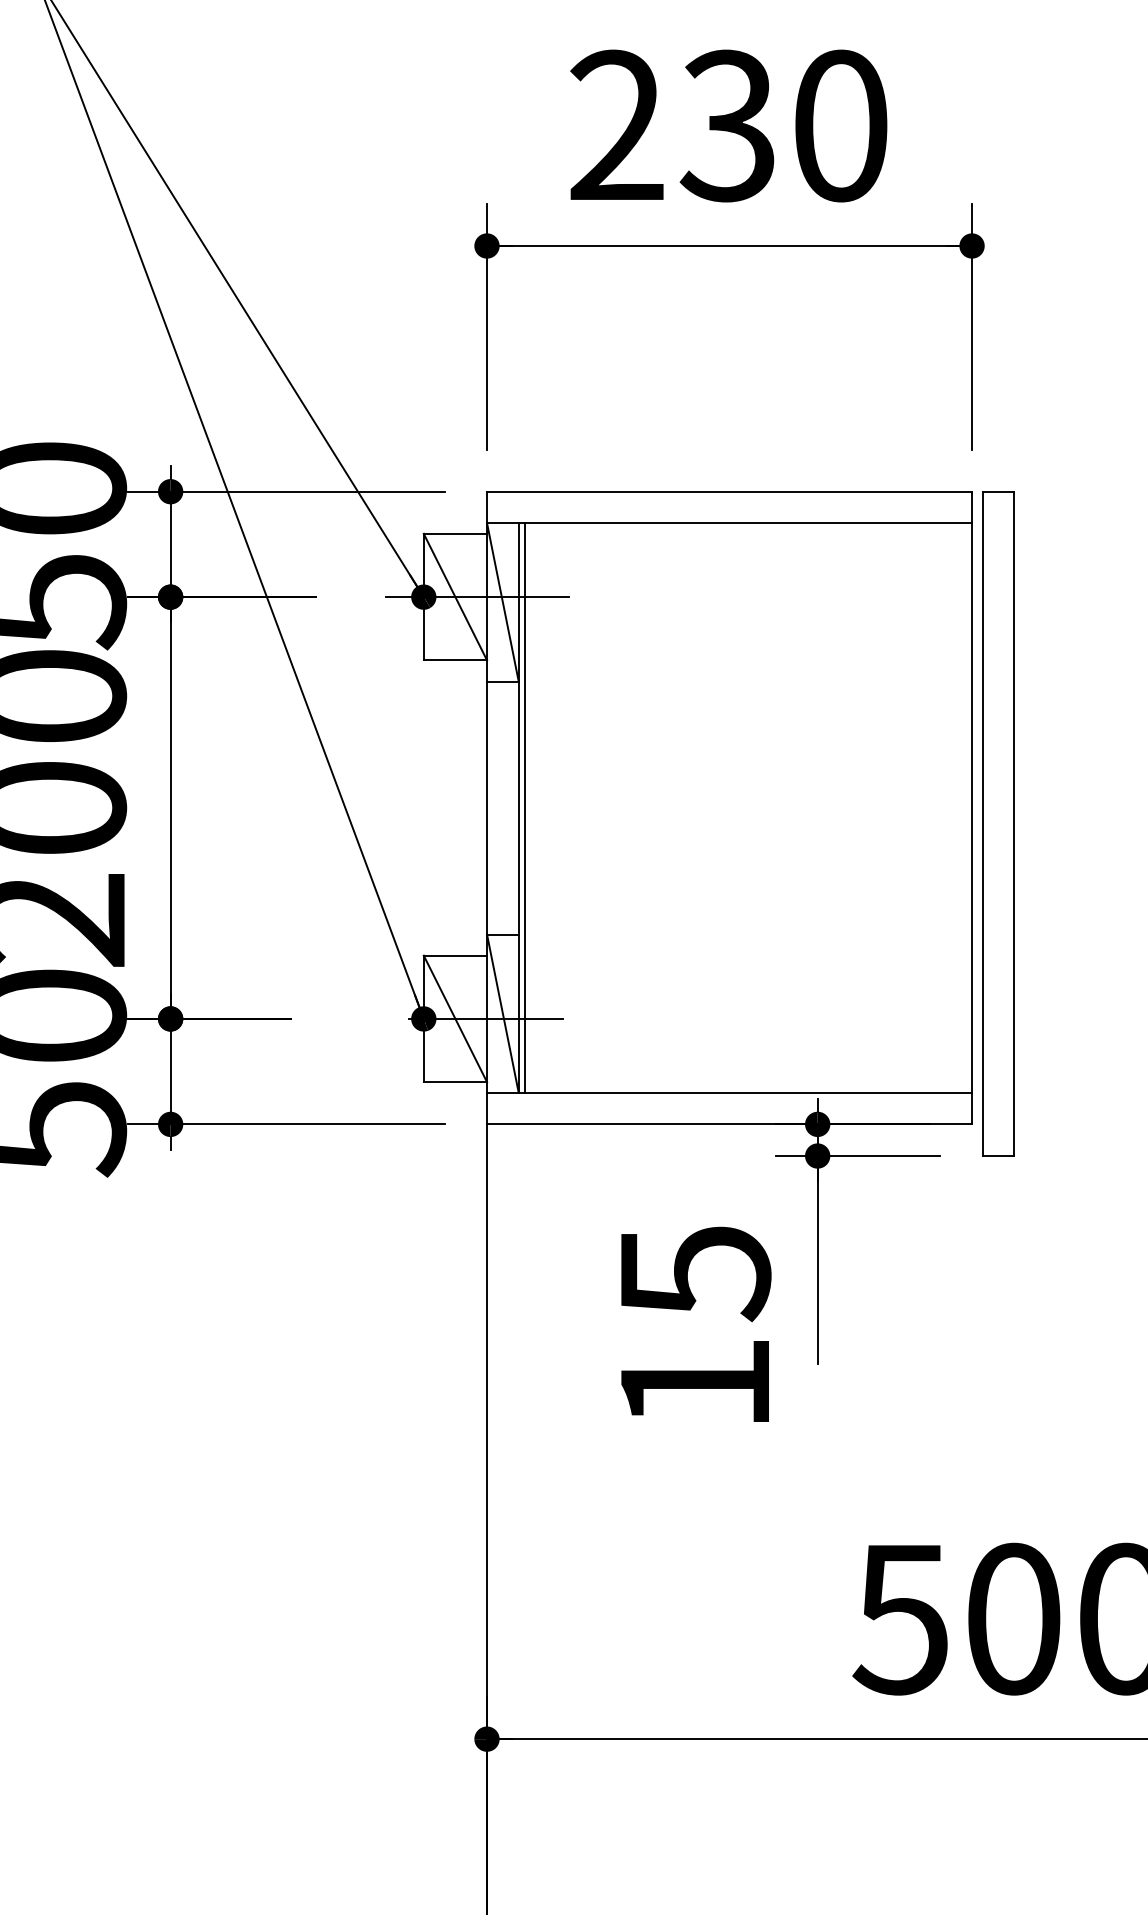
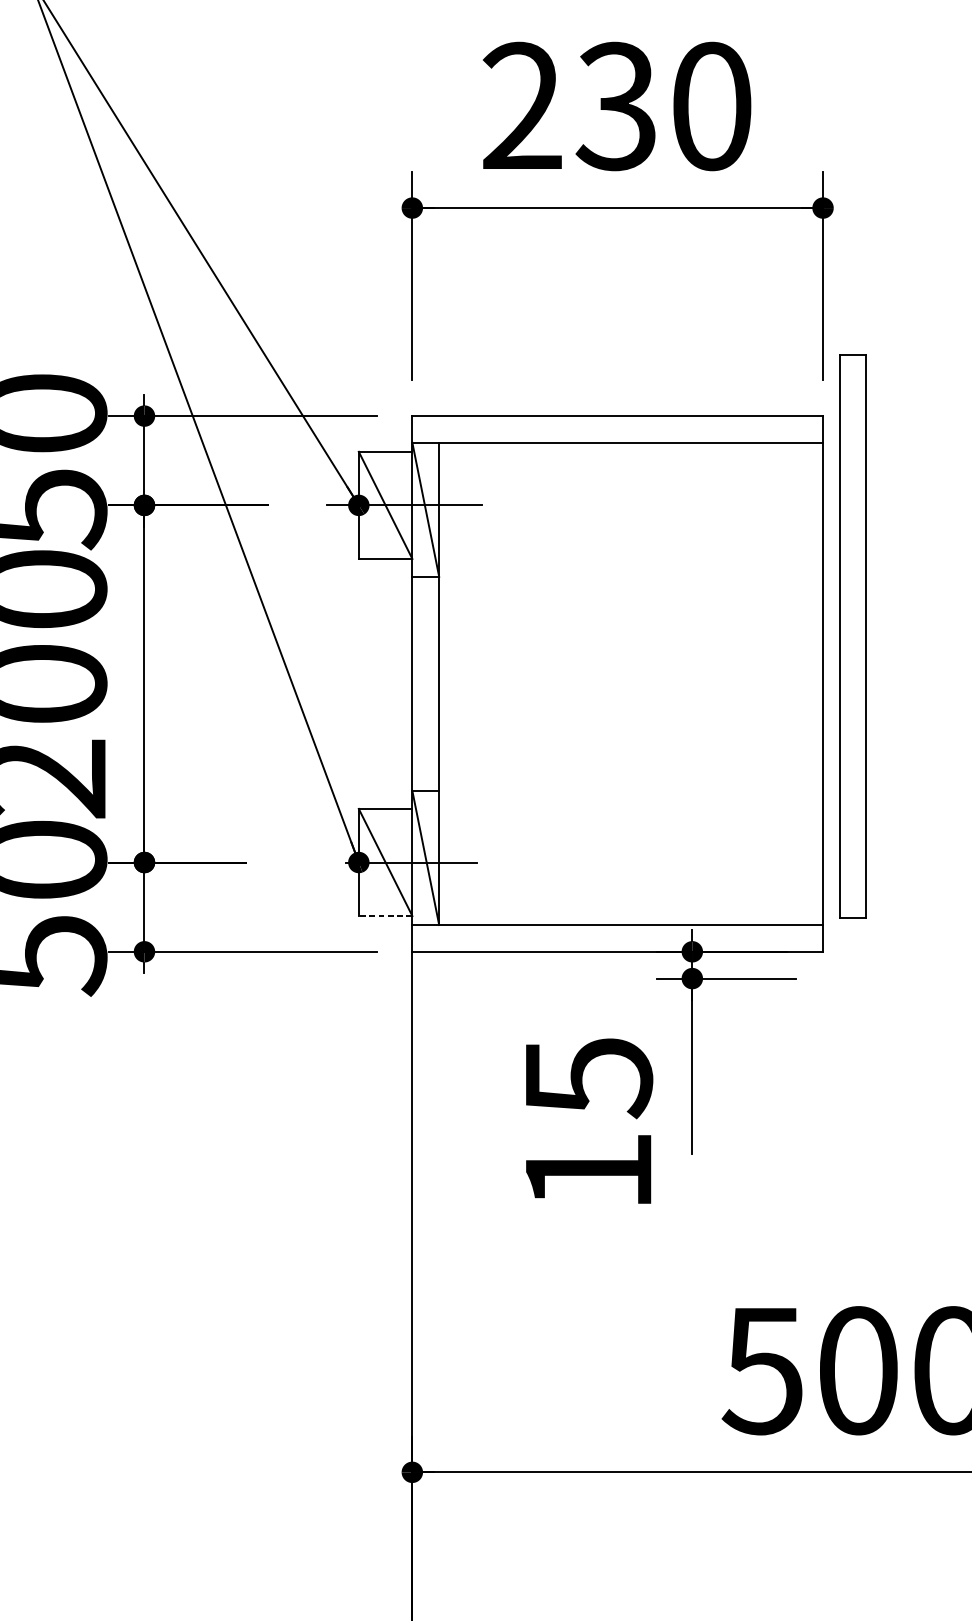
line: (525, 807) -> (444, 683), removed
part: (998, 823) -> (853, 636), moved
line: (455, 1082) -> (385, 916), solid -> dashed

